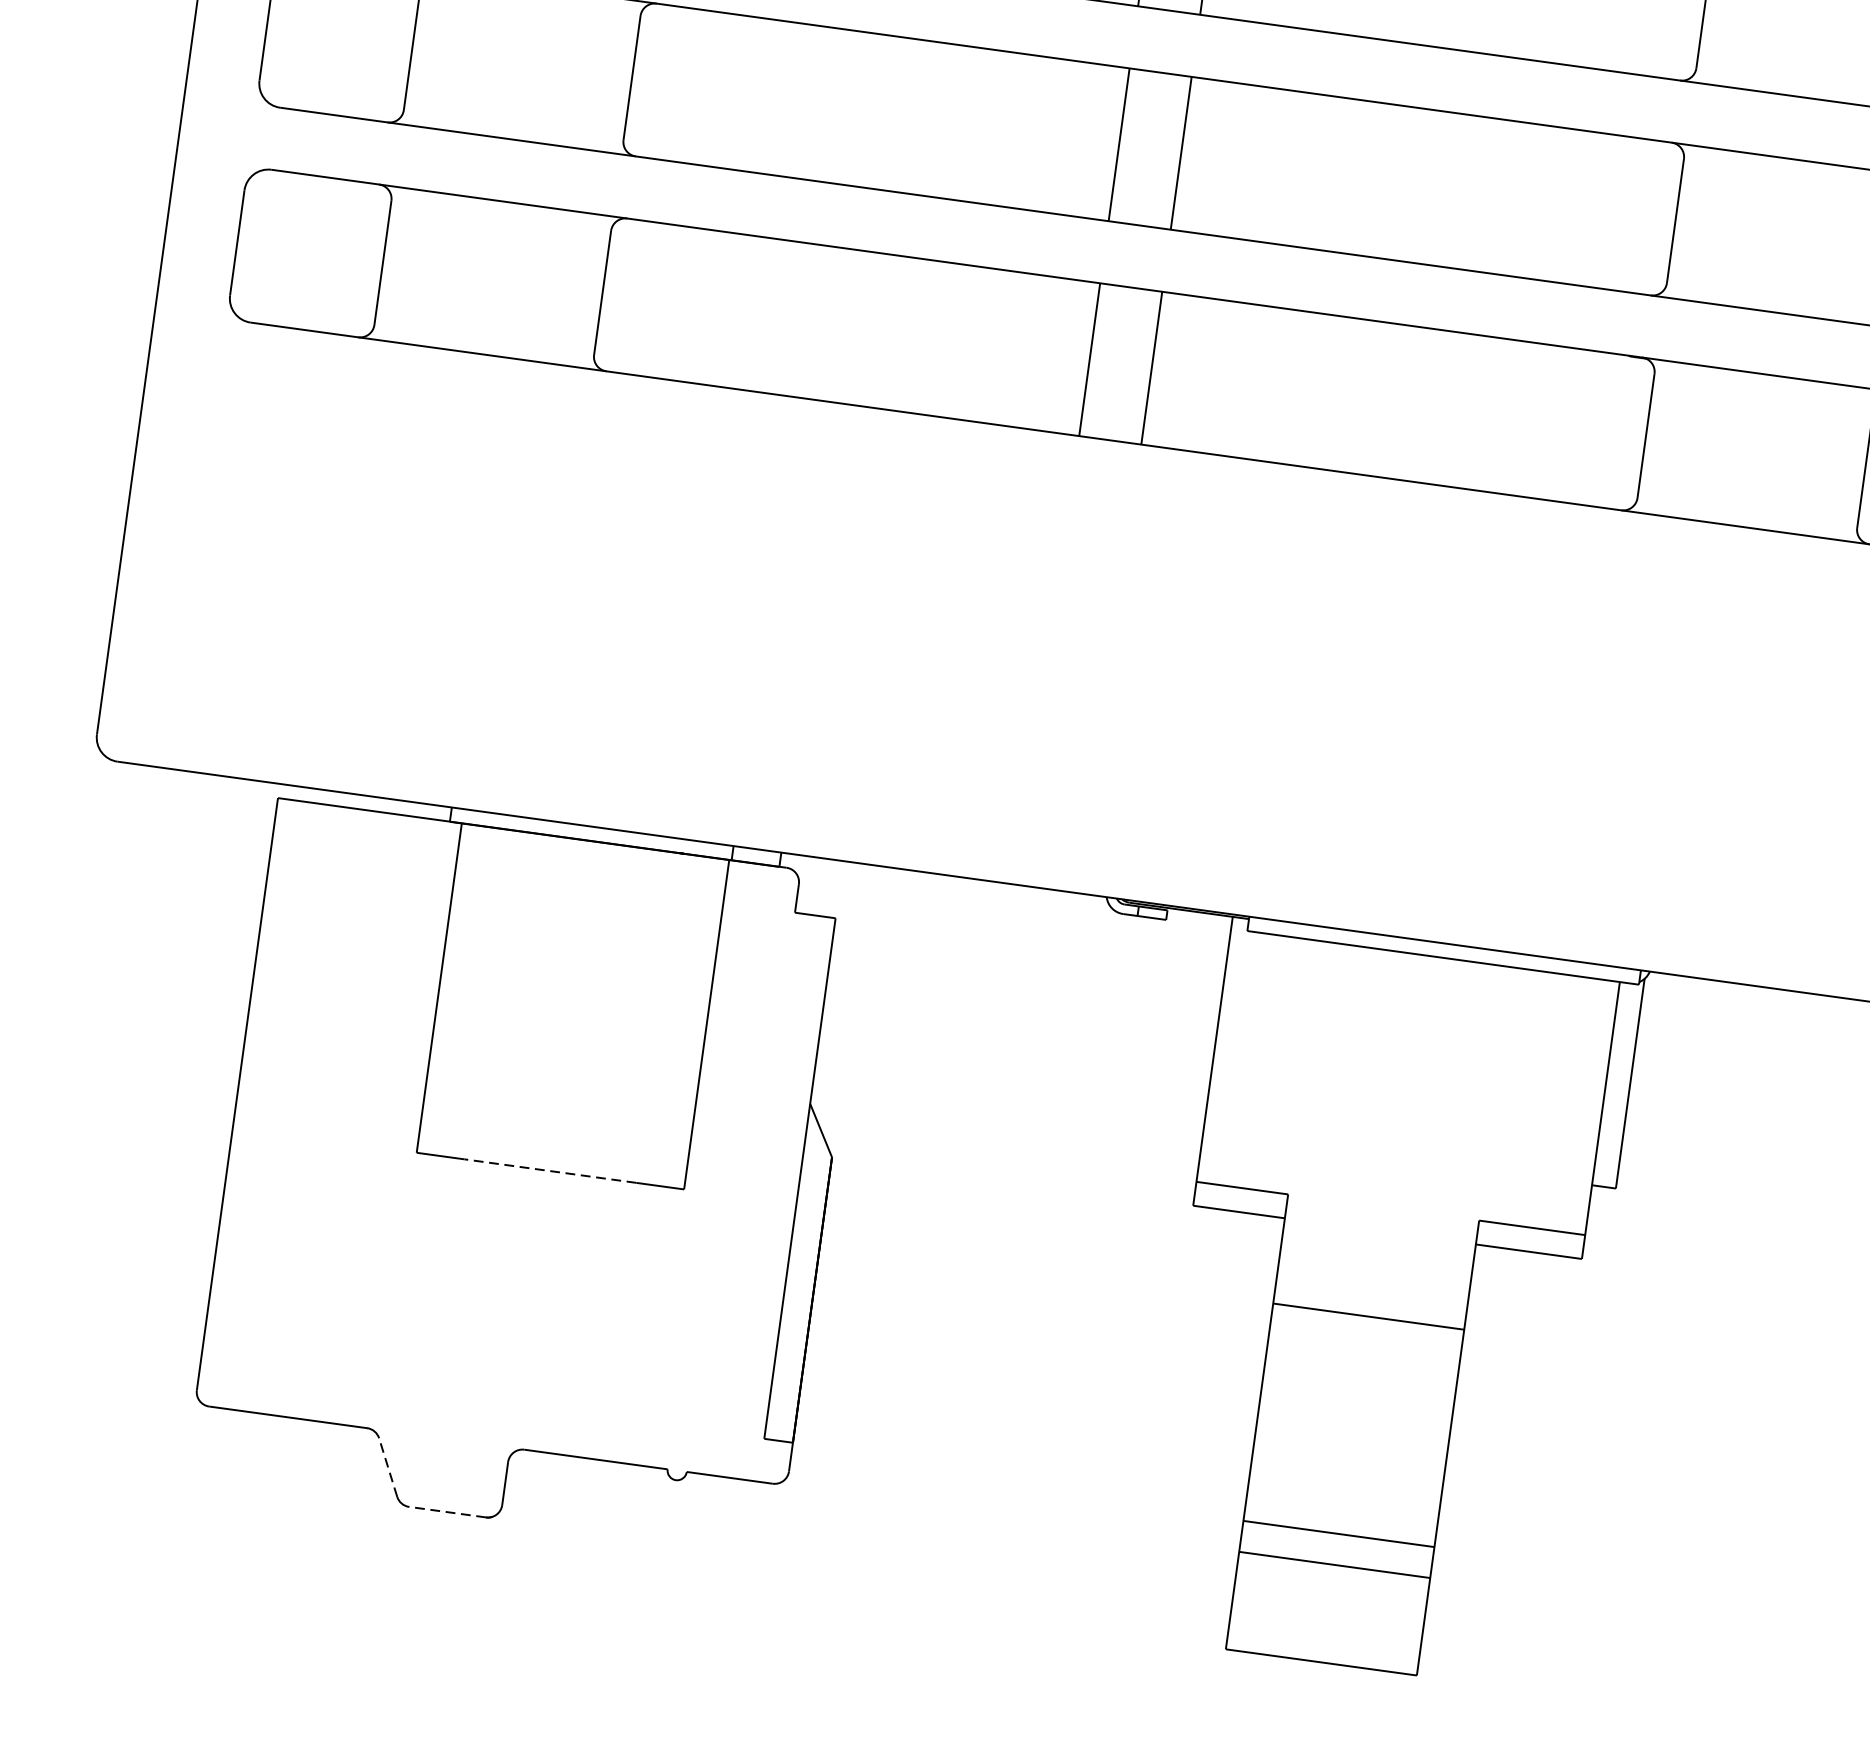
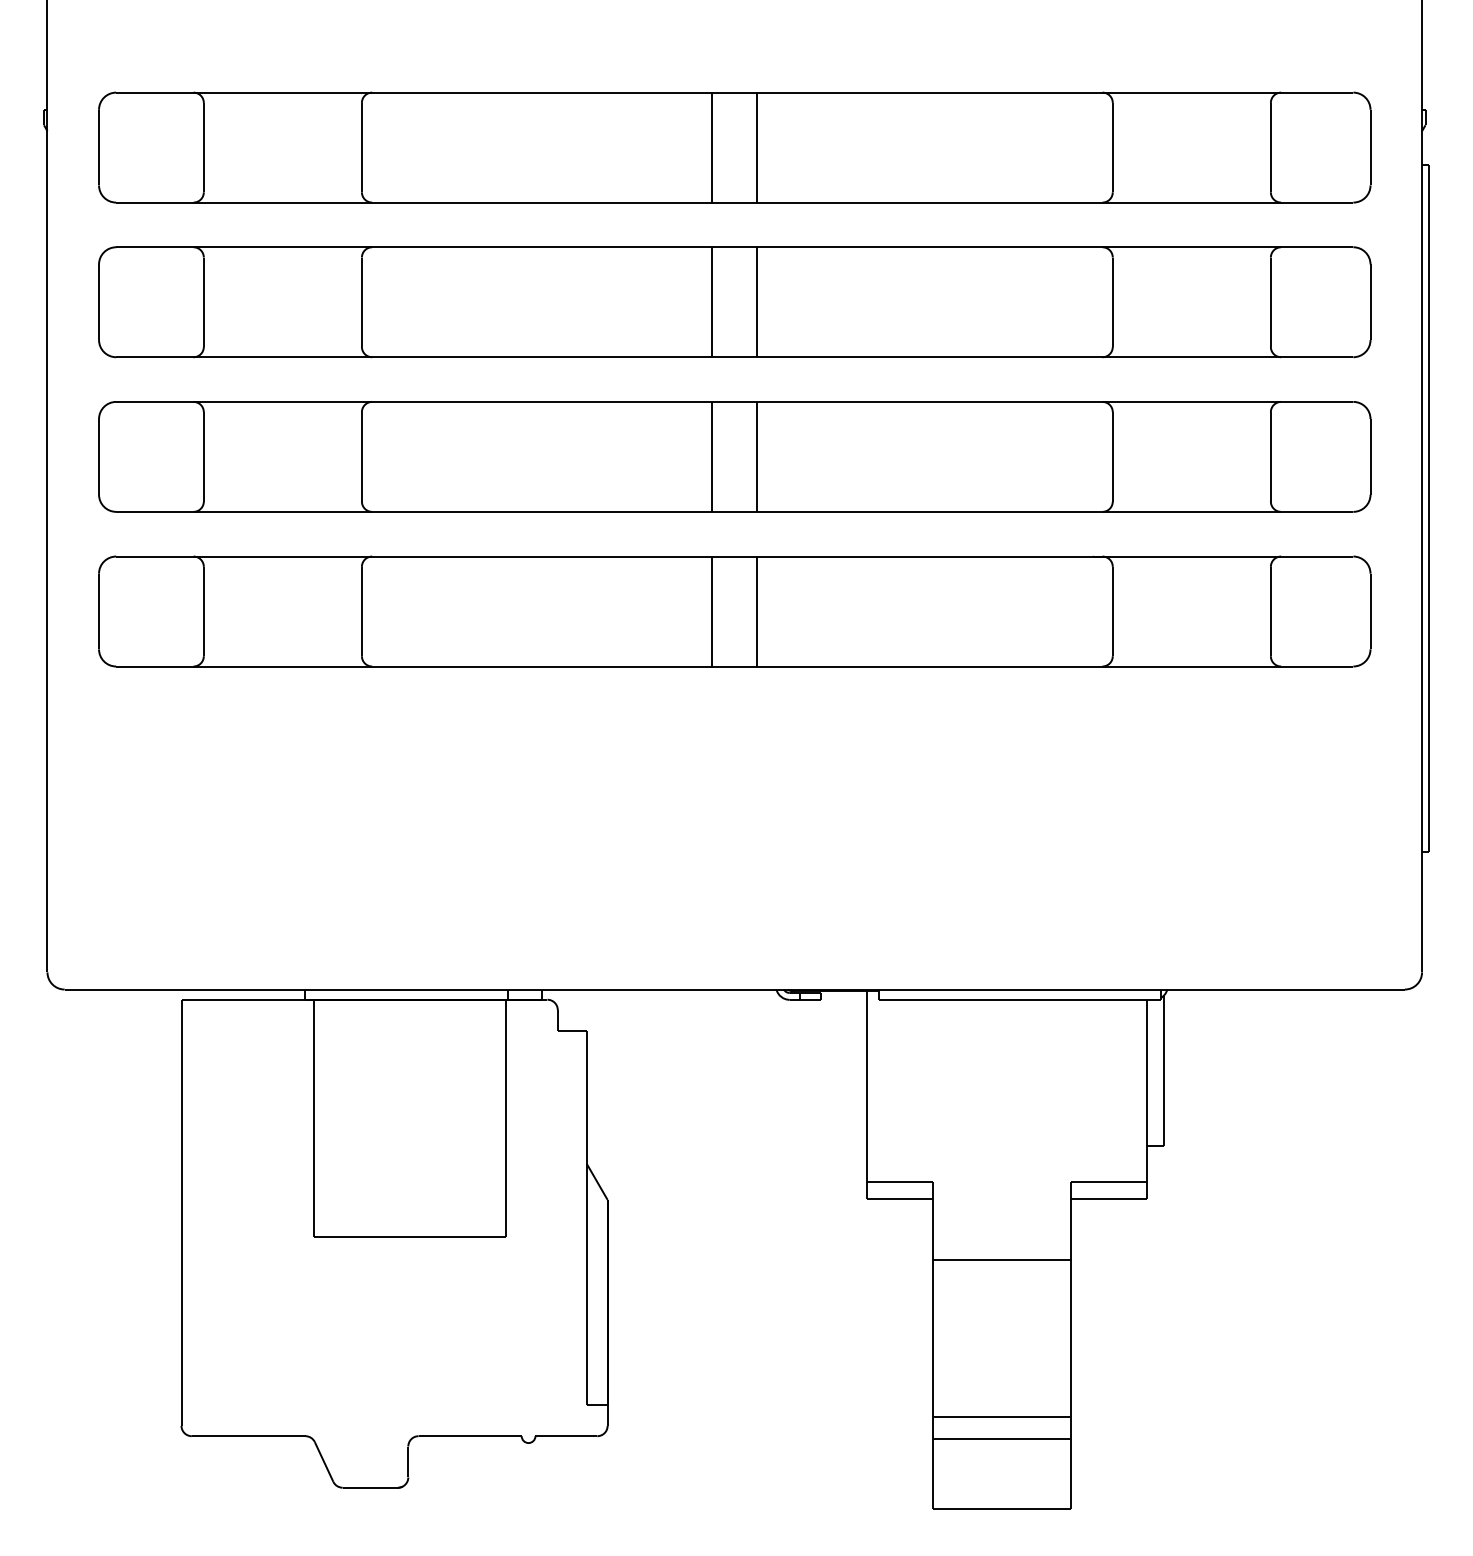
line: (551, 1170) -> (410, 1236), dashed -> solid
line: (388, 1466) -> (324, 1461), dashed -> solid
line: (447, 1511) -> (370, 1487), dashed -> solid

